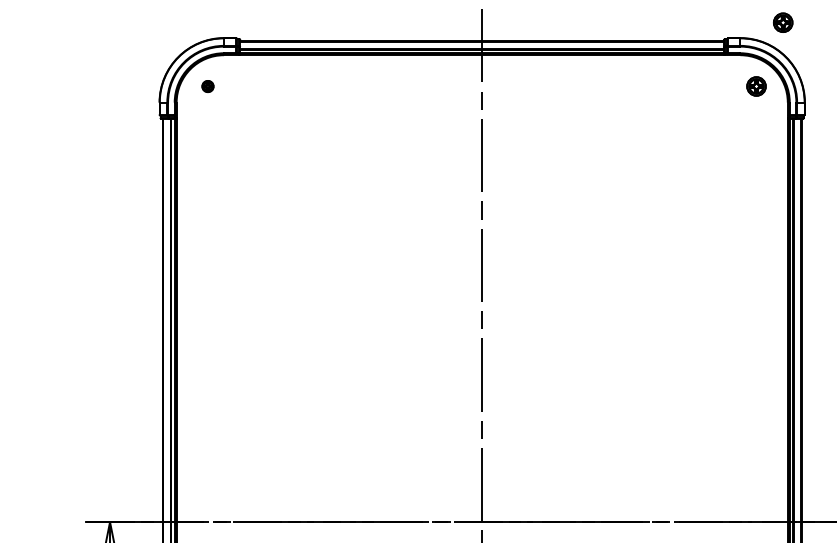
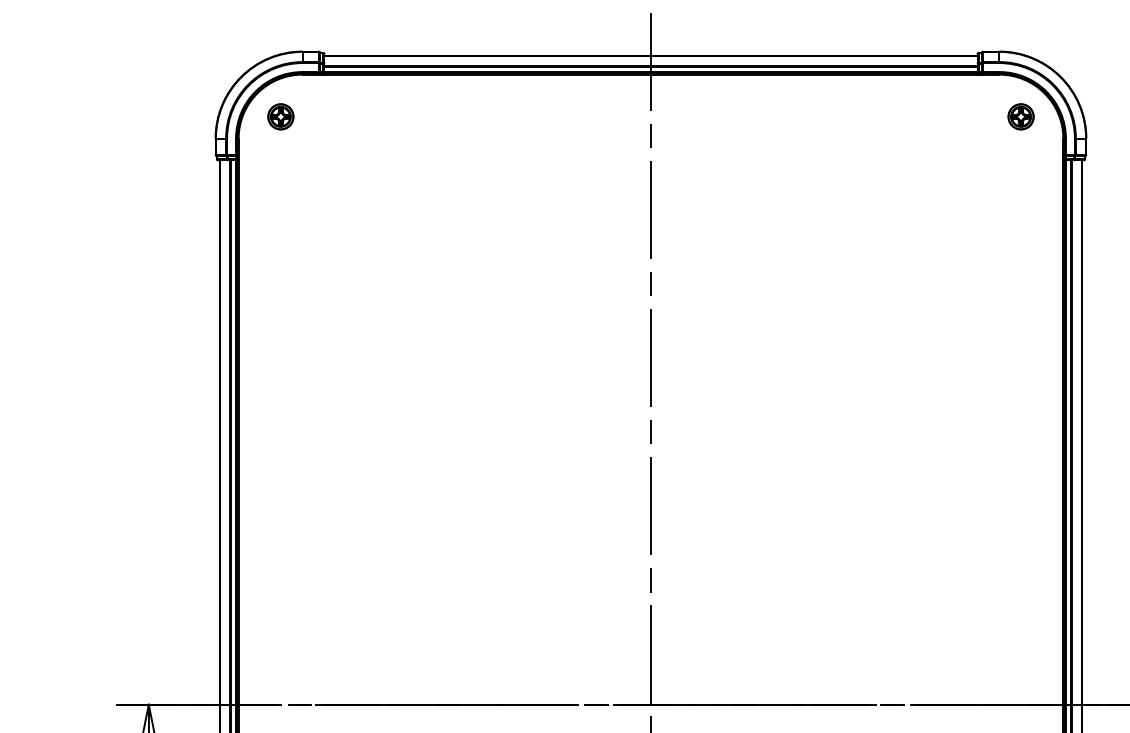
part: (782, 22) -> (1056, 30), removed
part: (207, 86) -> (280, 116), size x1.67

